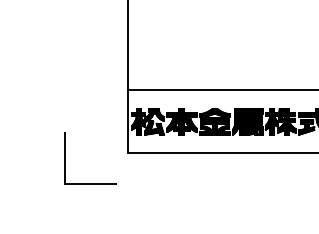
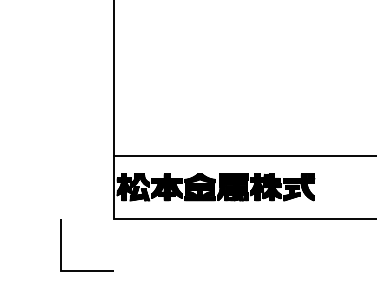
line: (65, 158) -> (61, 245), moved

